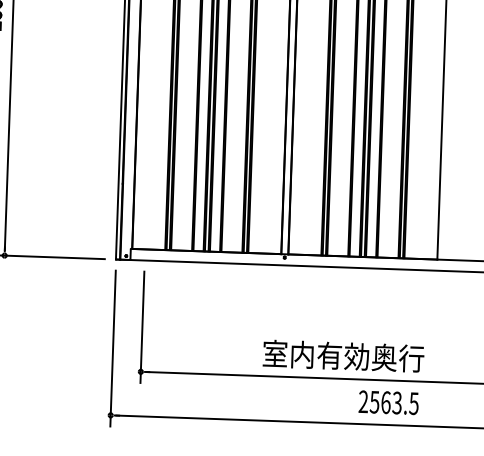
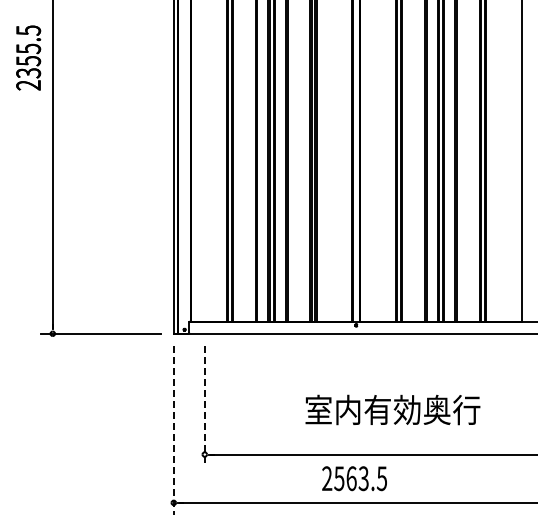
line: (142, 327) -> (204, 406), solid -> dashed
line: (112, 348) -> (173, 430), solid -> dashed
text: (343, 355) -> (392, 409), moved
text: (388, 402) -> (354, 478), moved

